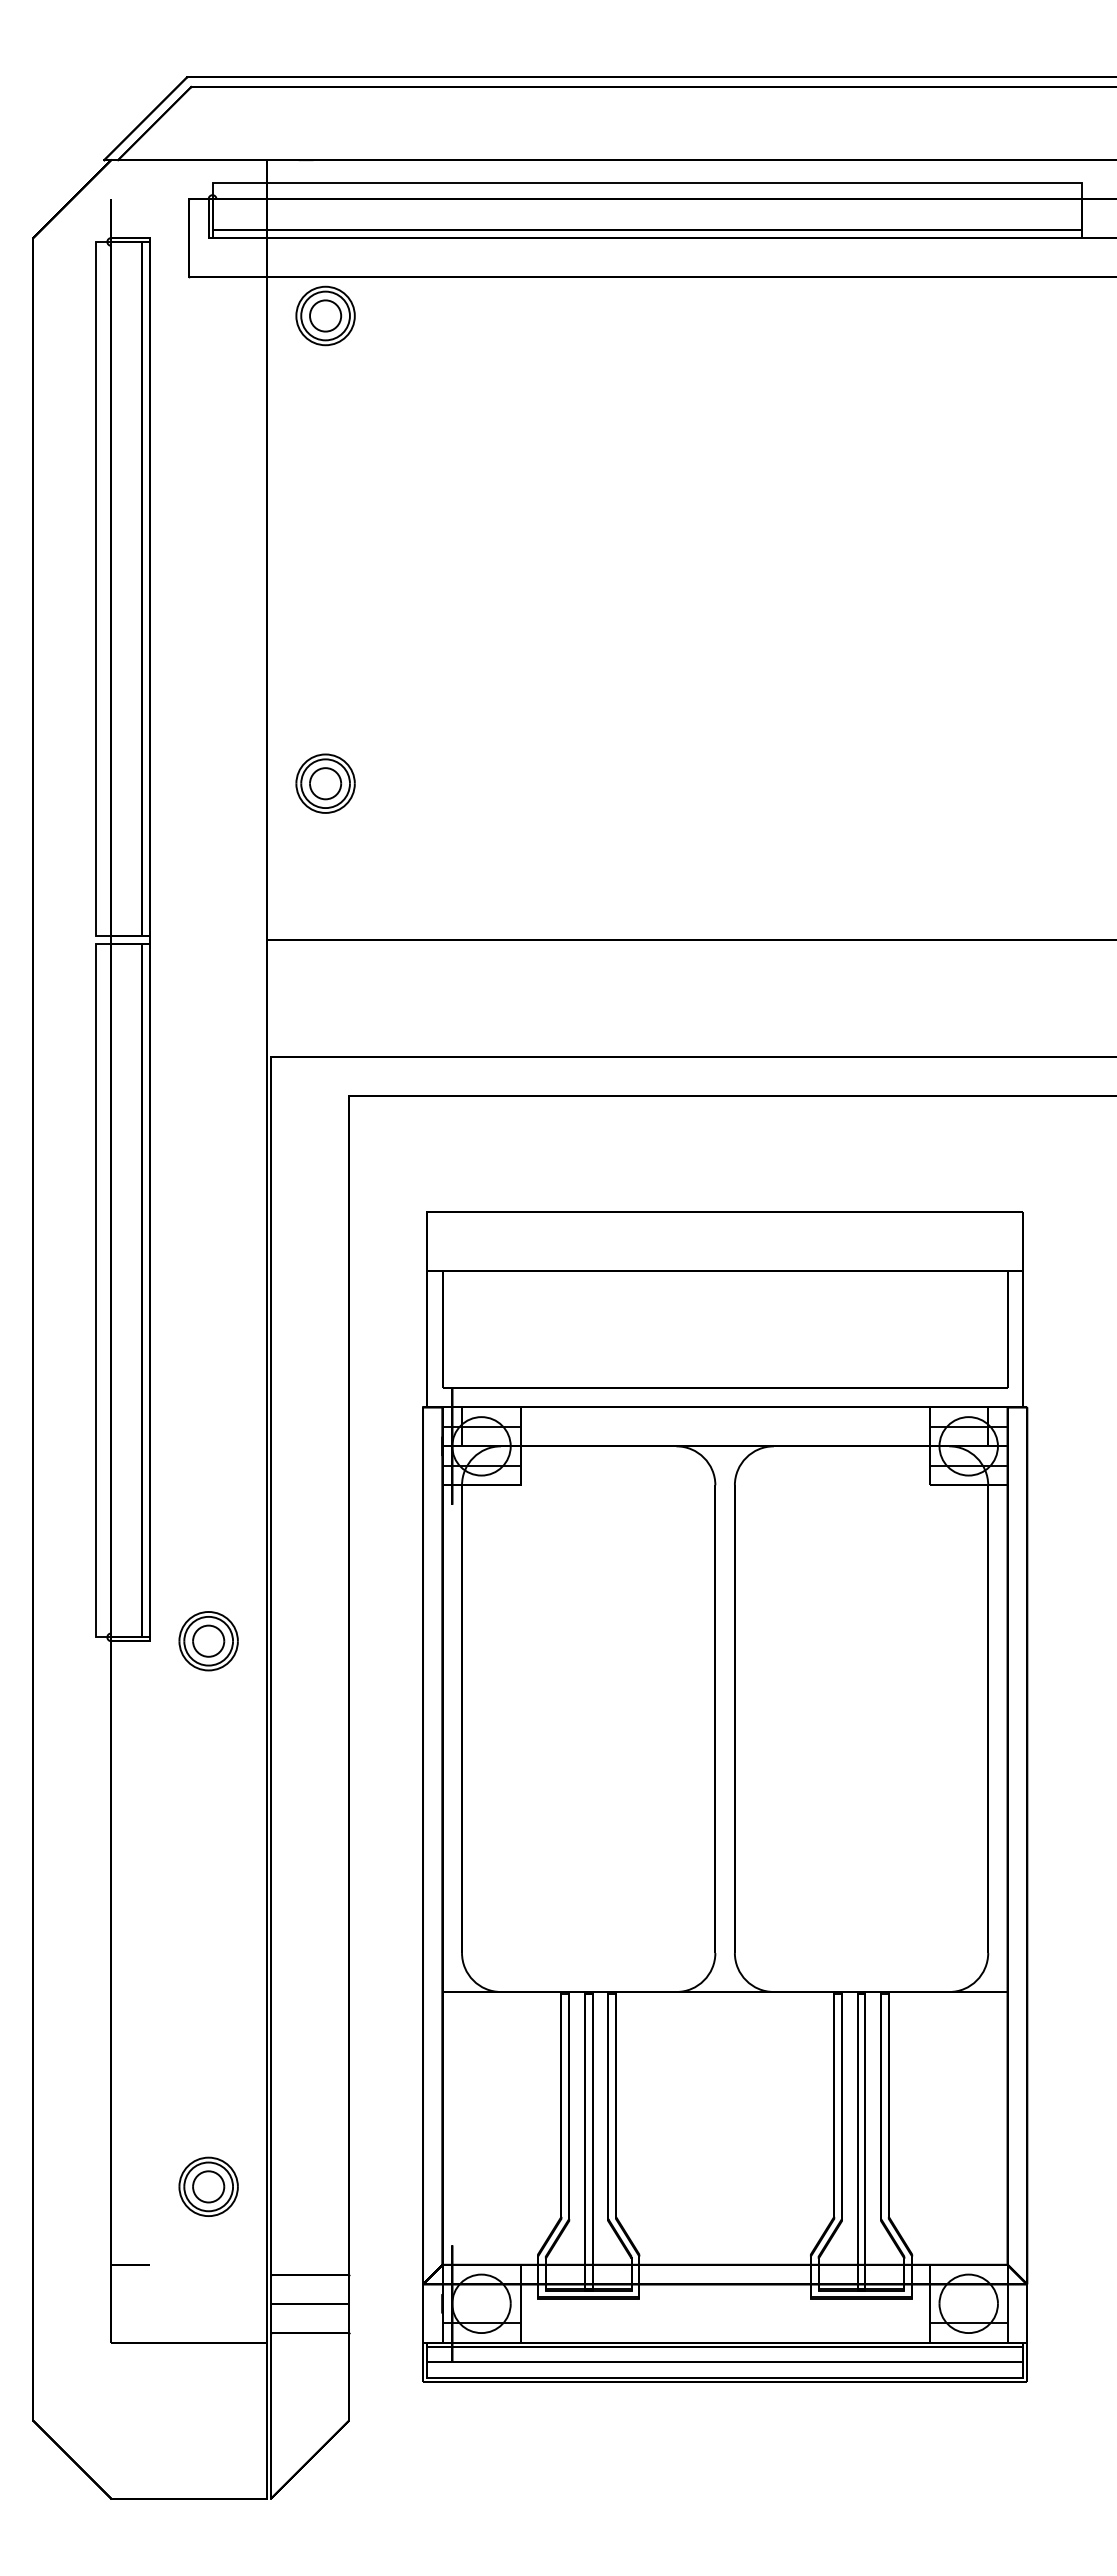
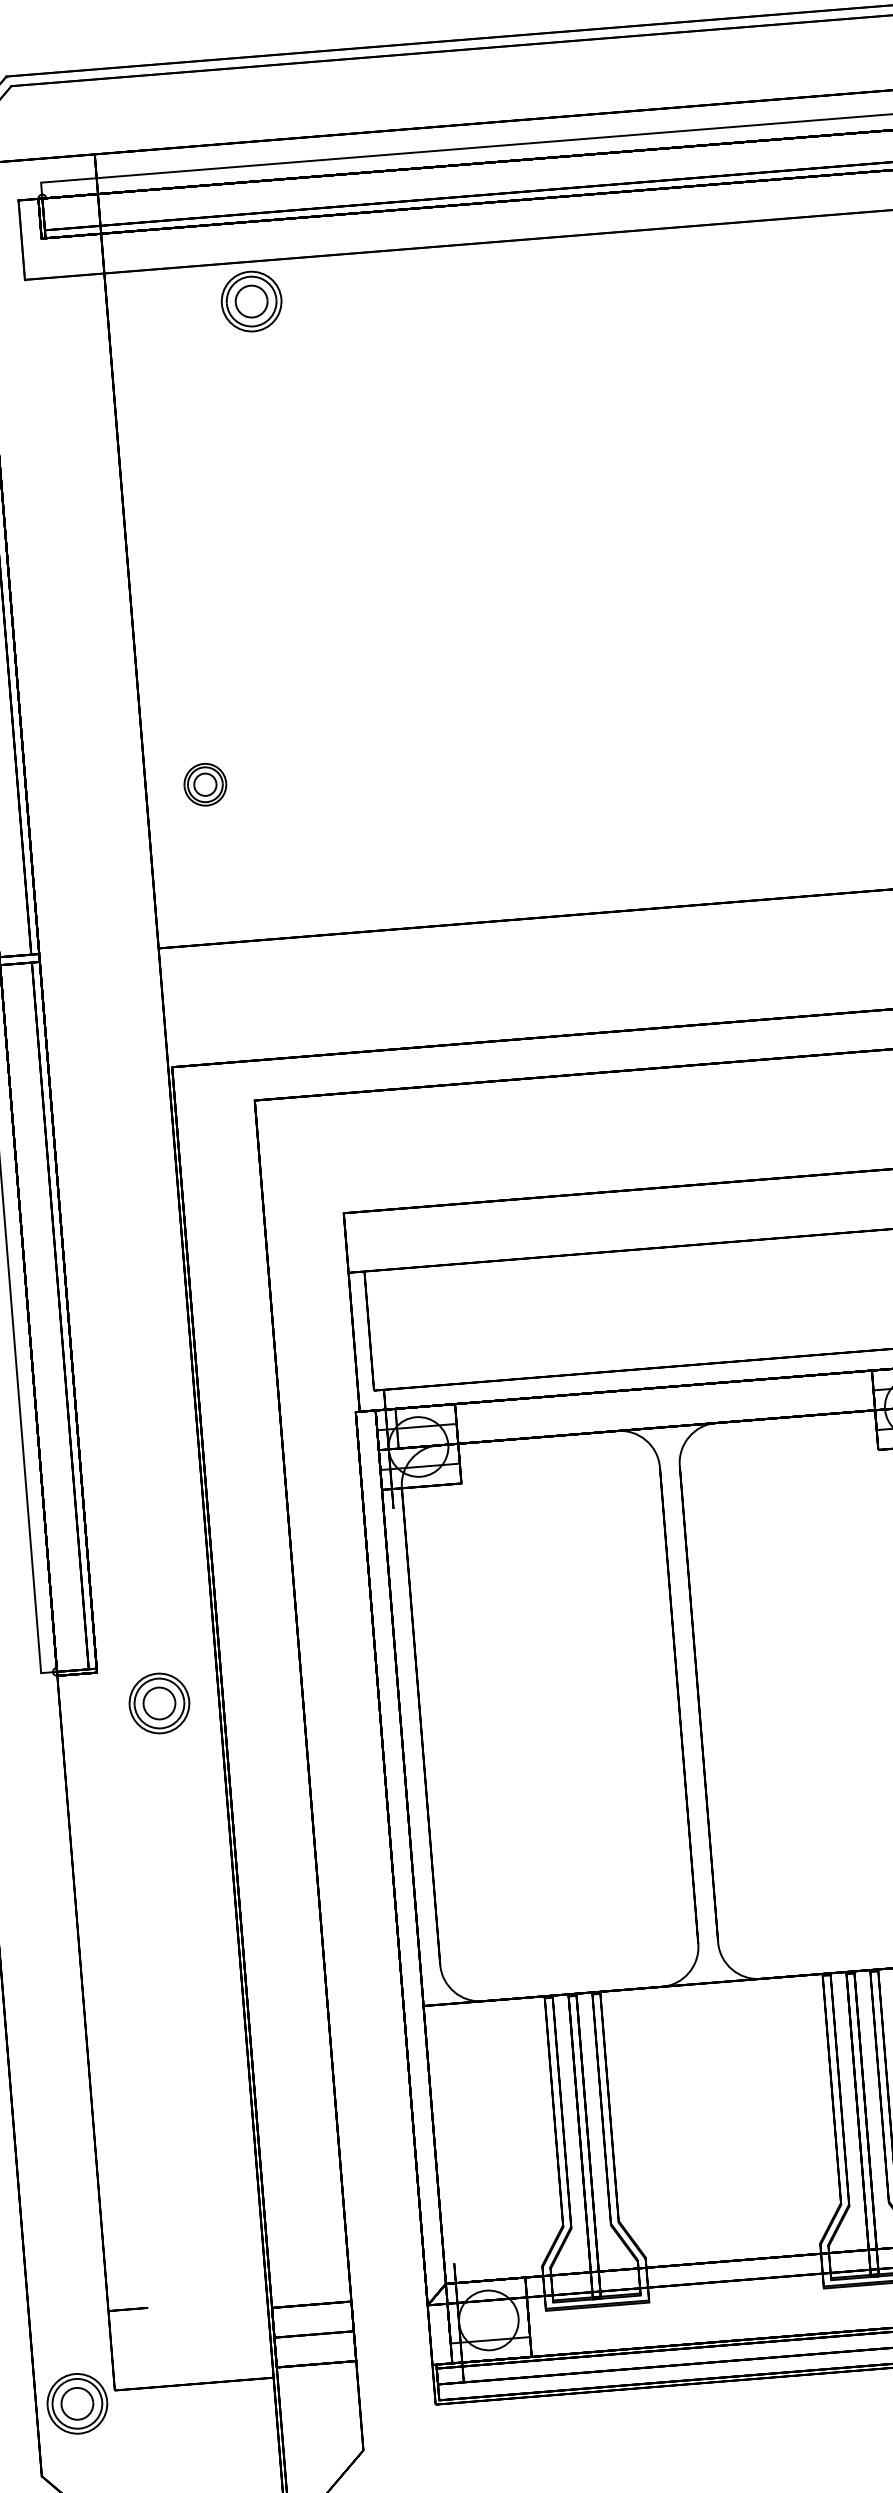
part: (325, 315) -> (251, 301), moved
part: (325, 783) -> (205, 784), size x0.7
part: (208, 1641) -> (159, 1703), moved
part: (208, 2186) -> (77, 2403), moved

